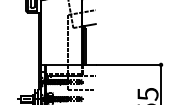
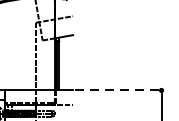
line: (129, 64) -> (118, 89), solid -> dashed

